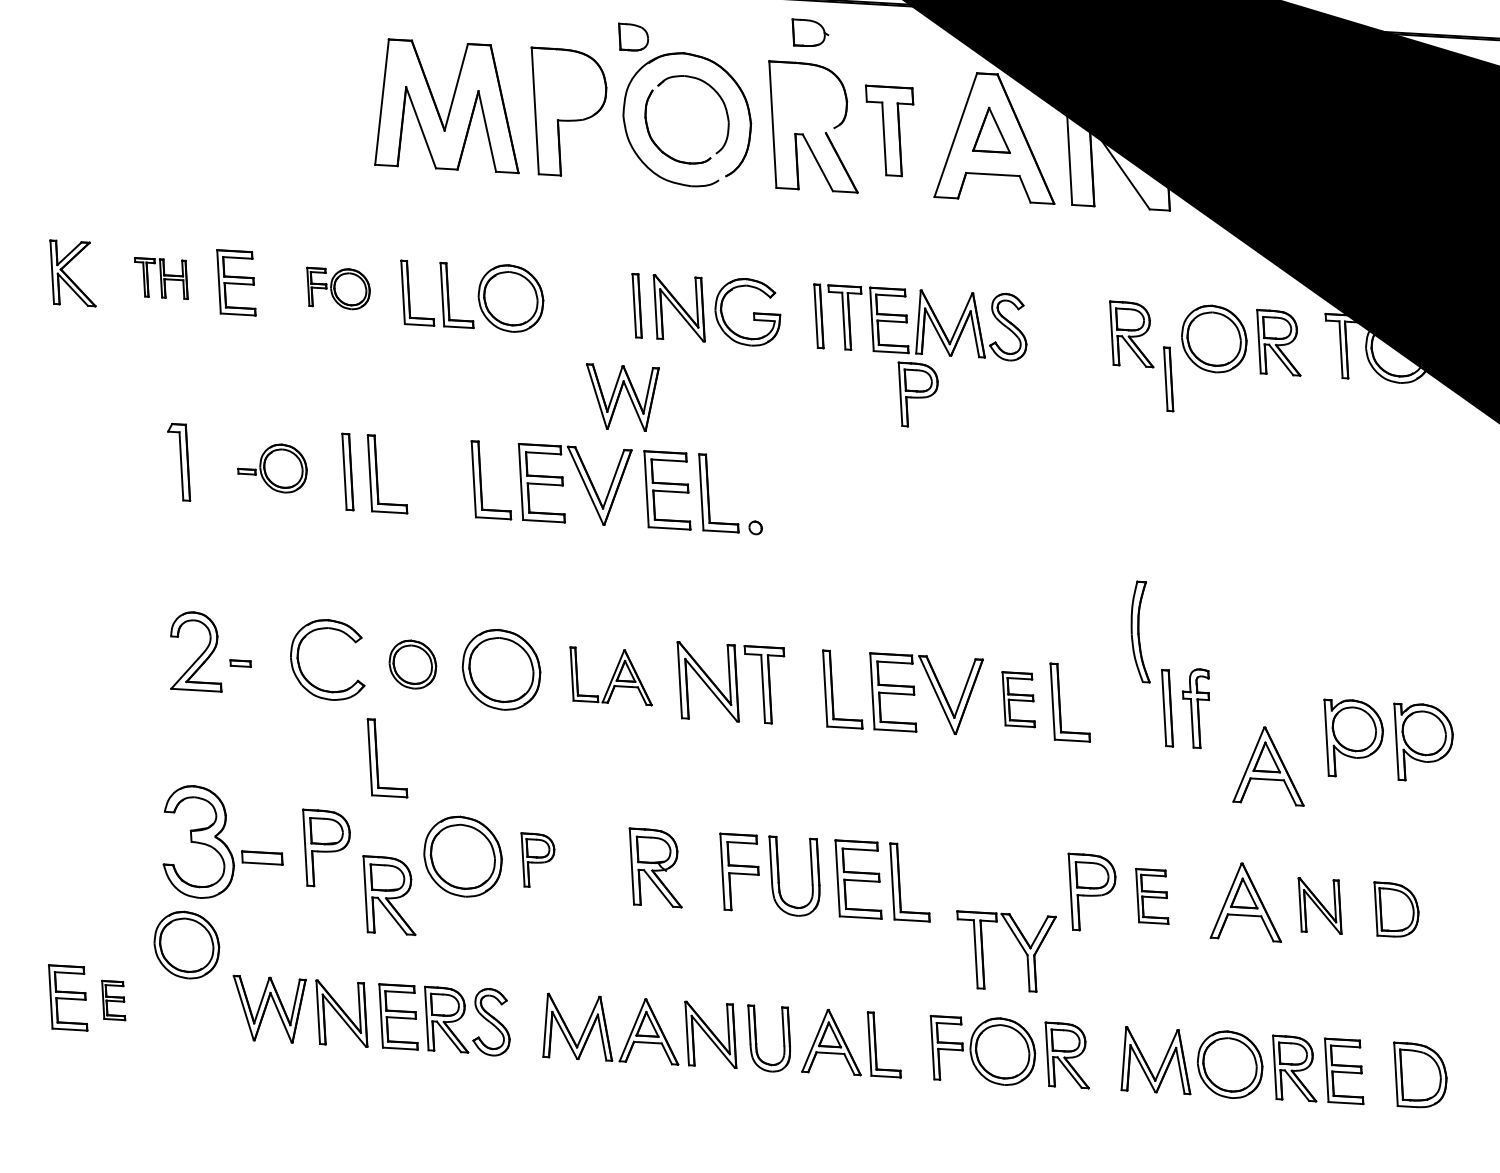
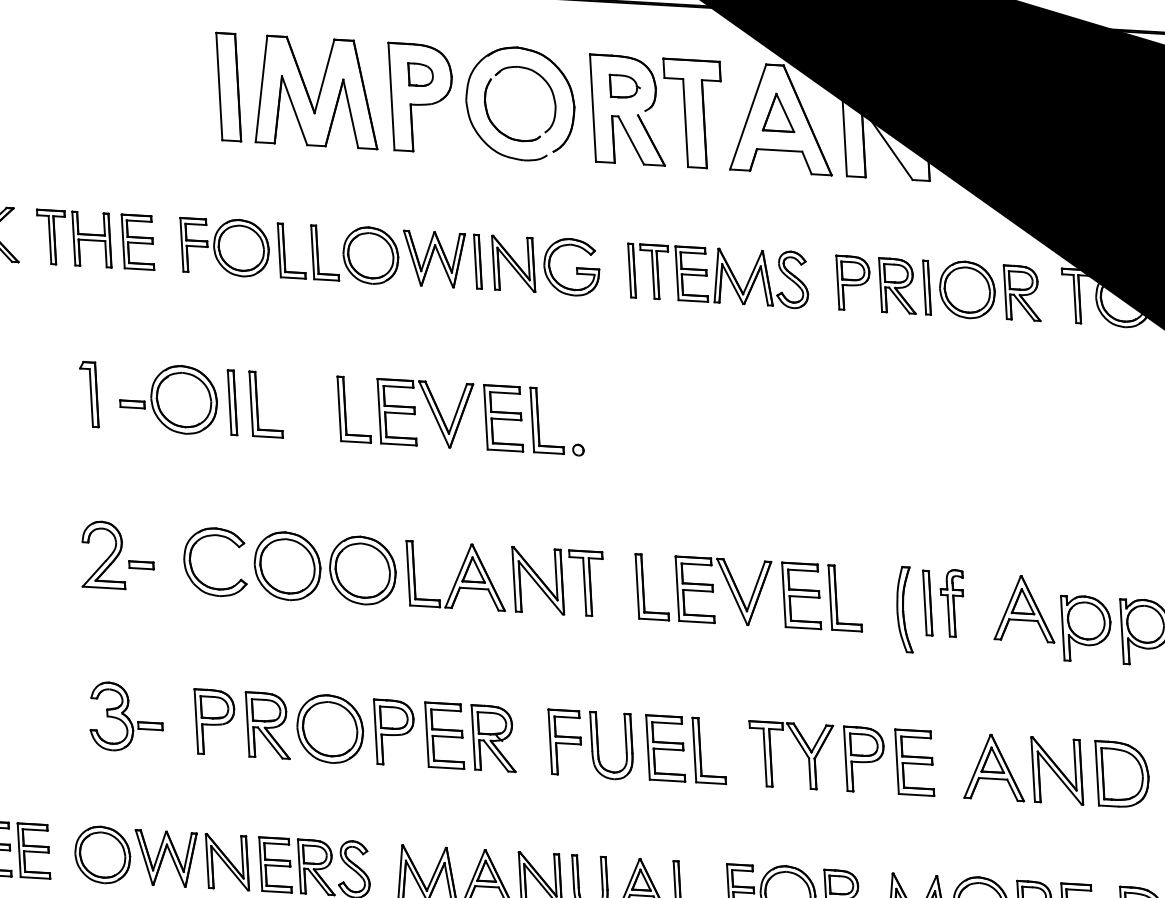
part: (810, 32) -> (624, 85), moved
part: (633, 36) -> (420, 74), moved
part: (343, 99) -> (228, 86), added
part: (889, 130) -> (691, 113), size x1.43
part: (161, 278) -> (74, 238), size x1.67
part: (338, 288) -> (224, 247), size x1.67
part: (1168, 379) -> (926, 287), moved
part: (917, 394) -> (852, 282), moved
part: (622, 397) -> (434, 258), moved
part: (272, 468) -> (168, 399), size x1.67
part: (1140, 631) -> (904, 609), moved
part: (240, 663) -> (141, 565), size x1.43
part: (412, 664) -> (287, 566), size x1.67
part: (611, 676) -> (456, 576), size x1.43
part: (1018, 699) -> (801, 595), size x1.43
part: (377, 758) -> (257, 645), removed
part: (1268, 766) -> (1024, 609), moved
part: (222, 841) -> (126, 716), size x0.71
part: (537, 859) -> (393, 731), size x1.43
part: (598, 864) -> (445, 735), added
part: (389, 895) -> (267, 725), moved
part: (1152, 896) -> (915, 762), size x1.43
part: (1319, 905) -> (1056, 770), size x1.43
part: (1396, 909) -> (1121, 773), size x1.43
part: (186, 944) -> (102, 854), moved
part: (1019, 944) -> (802, 749), moved
part: (113, 1000) -> (33, 851), size x1.67

